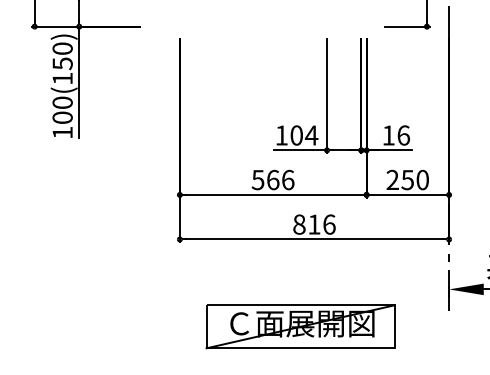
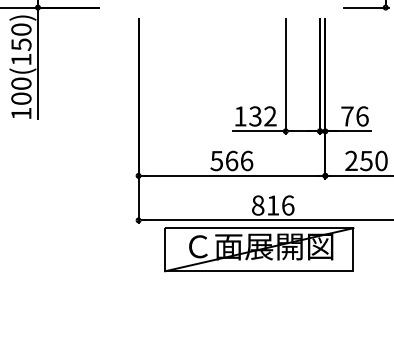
text: (304, 135) -> (263, 116), 104 -> 132
text: (388, 135) -> (347, 116), 16 -> 76
part: (300, 326) -> (259, 249), moved

